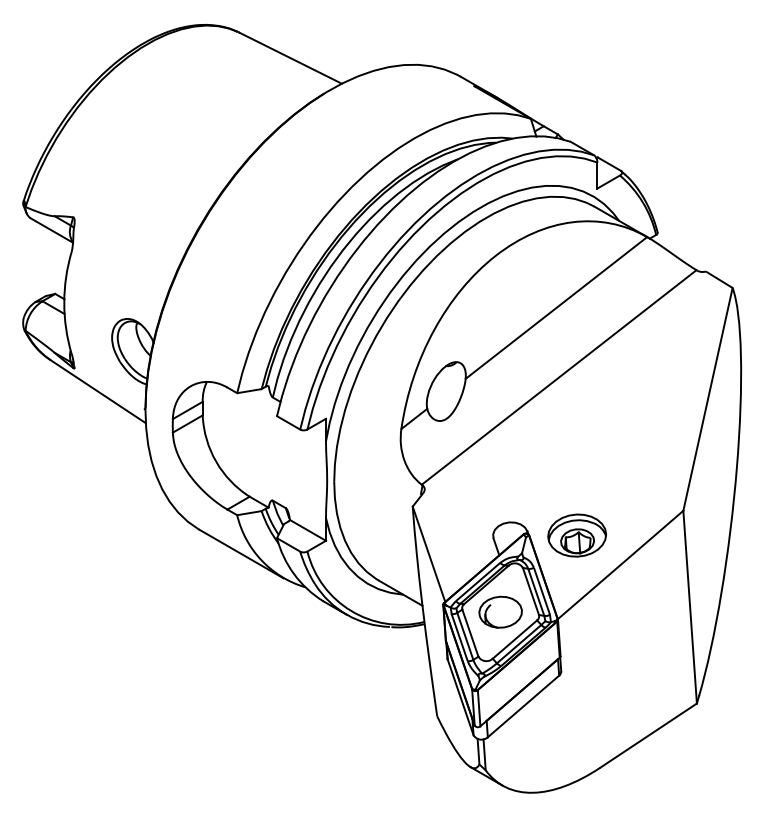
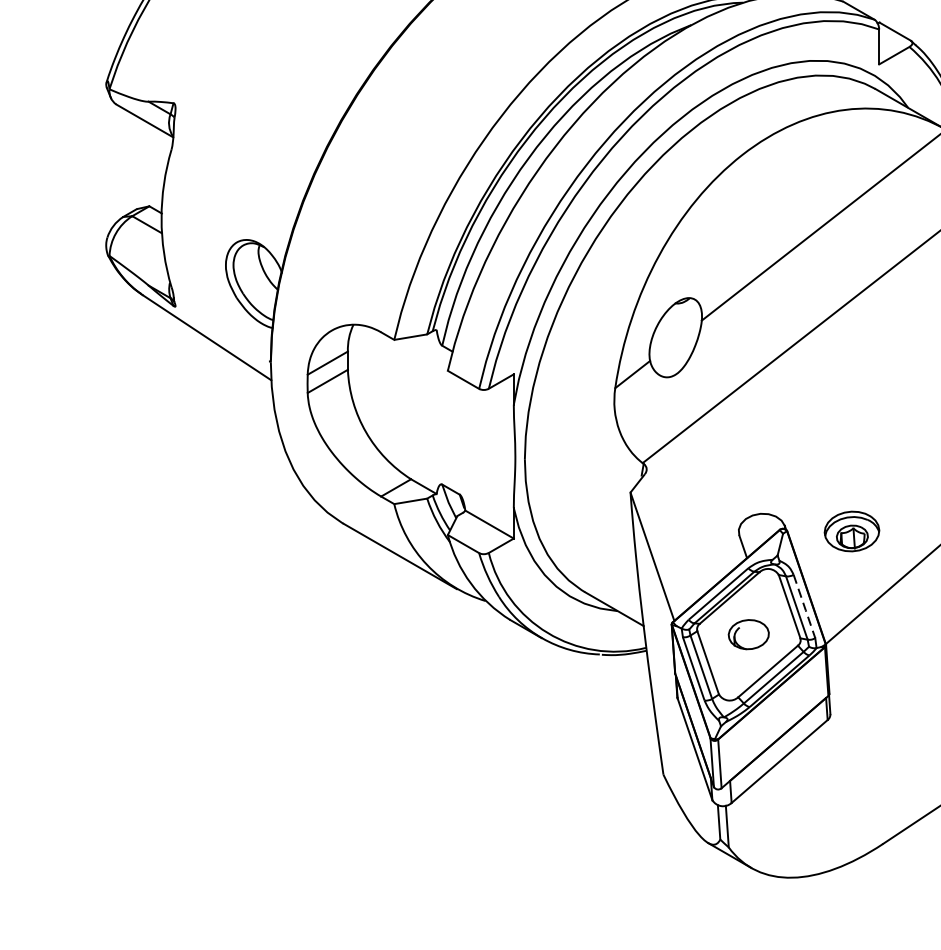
part: (577, 535) -> (852, 531), size x0.7
line: (542, 592) -> (805, 608), solid -> dashed
part: (500, 611) -> (748, 633), size x0.7

